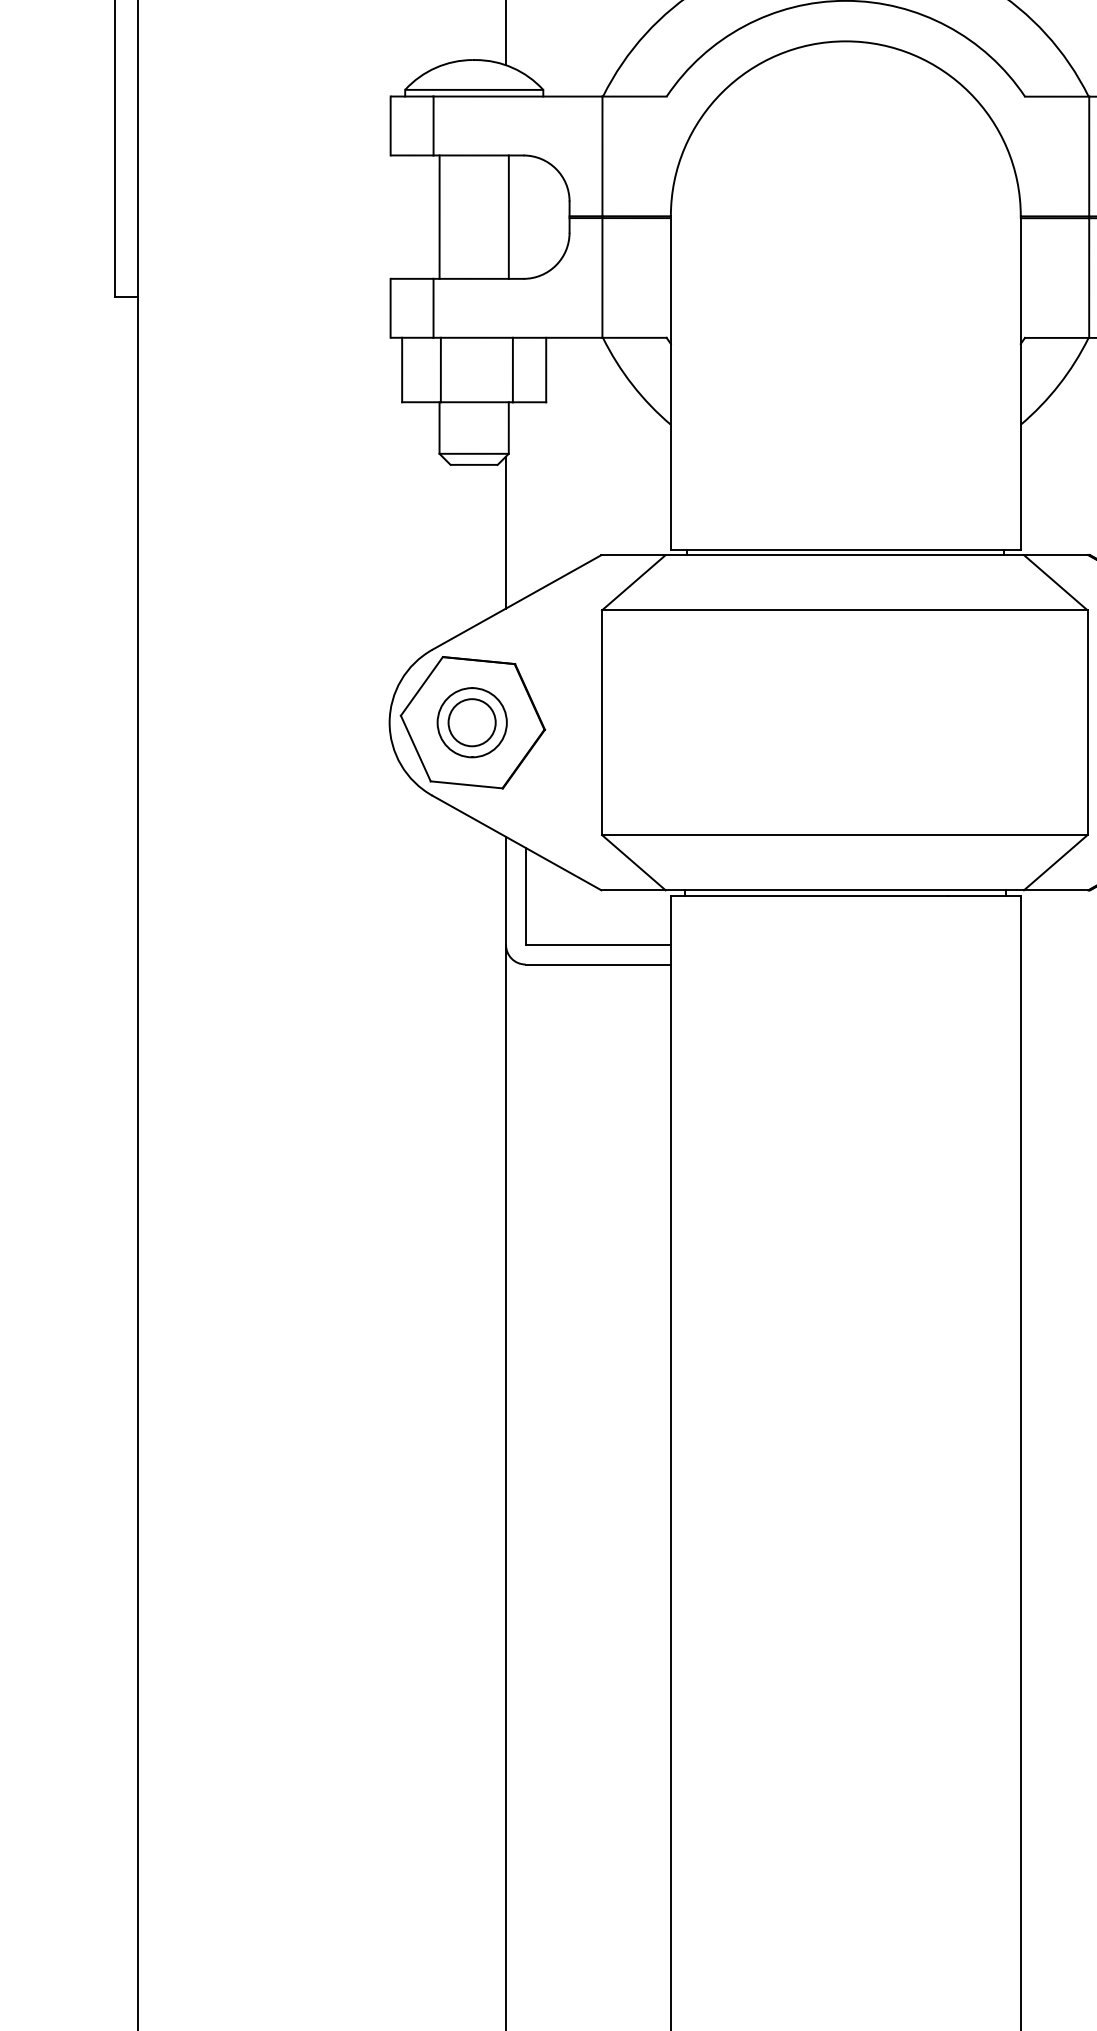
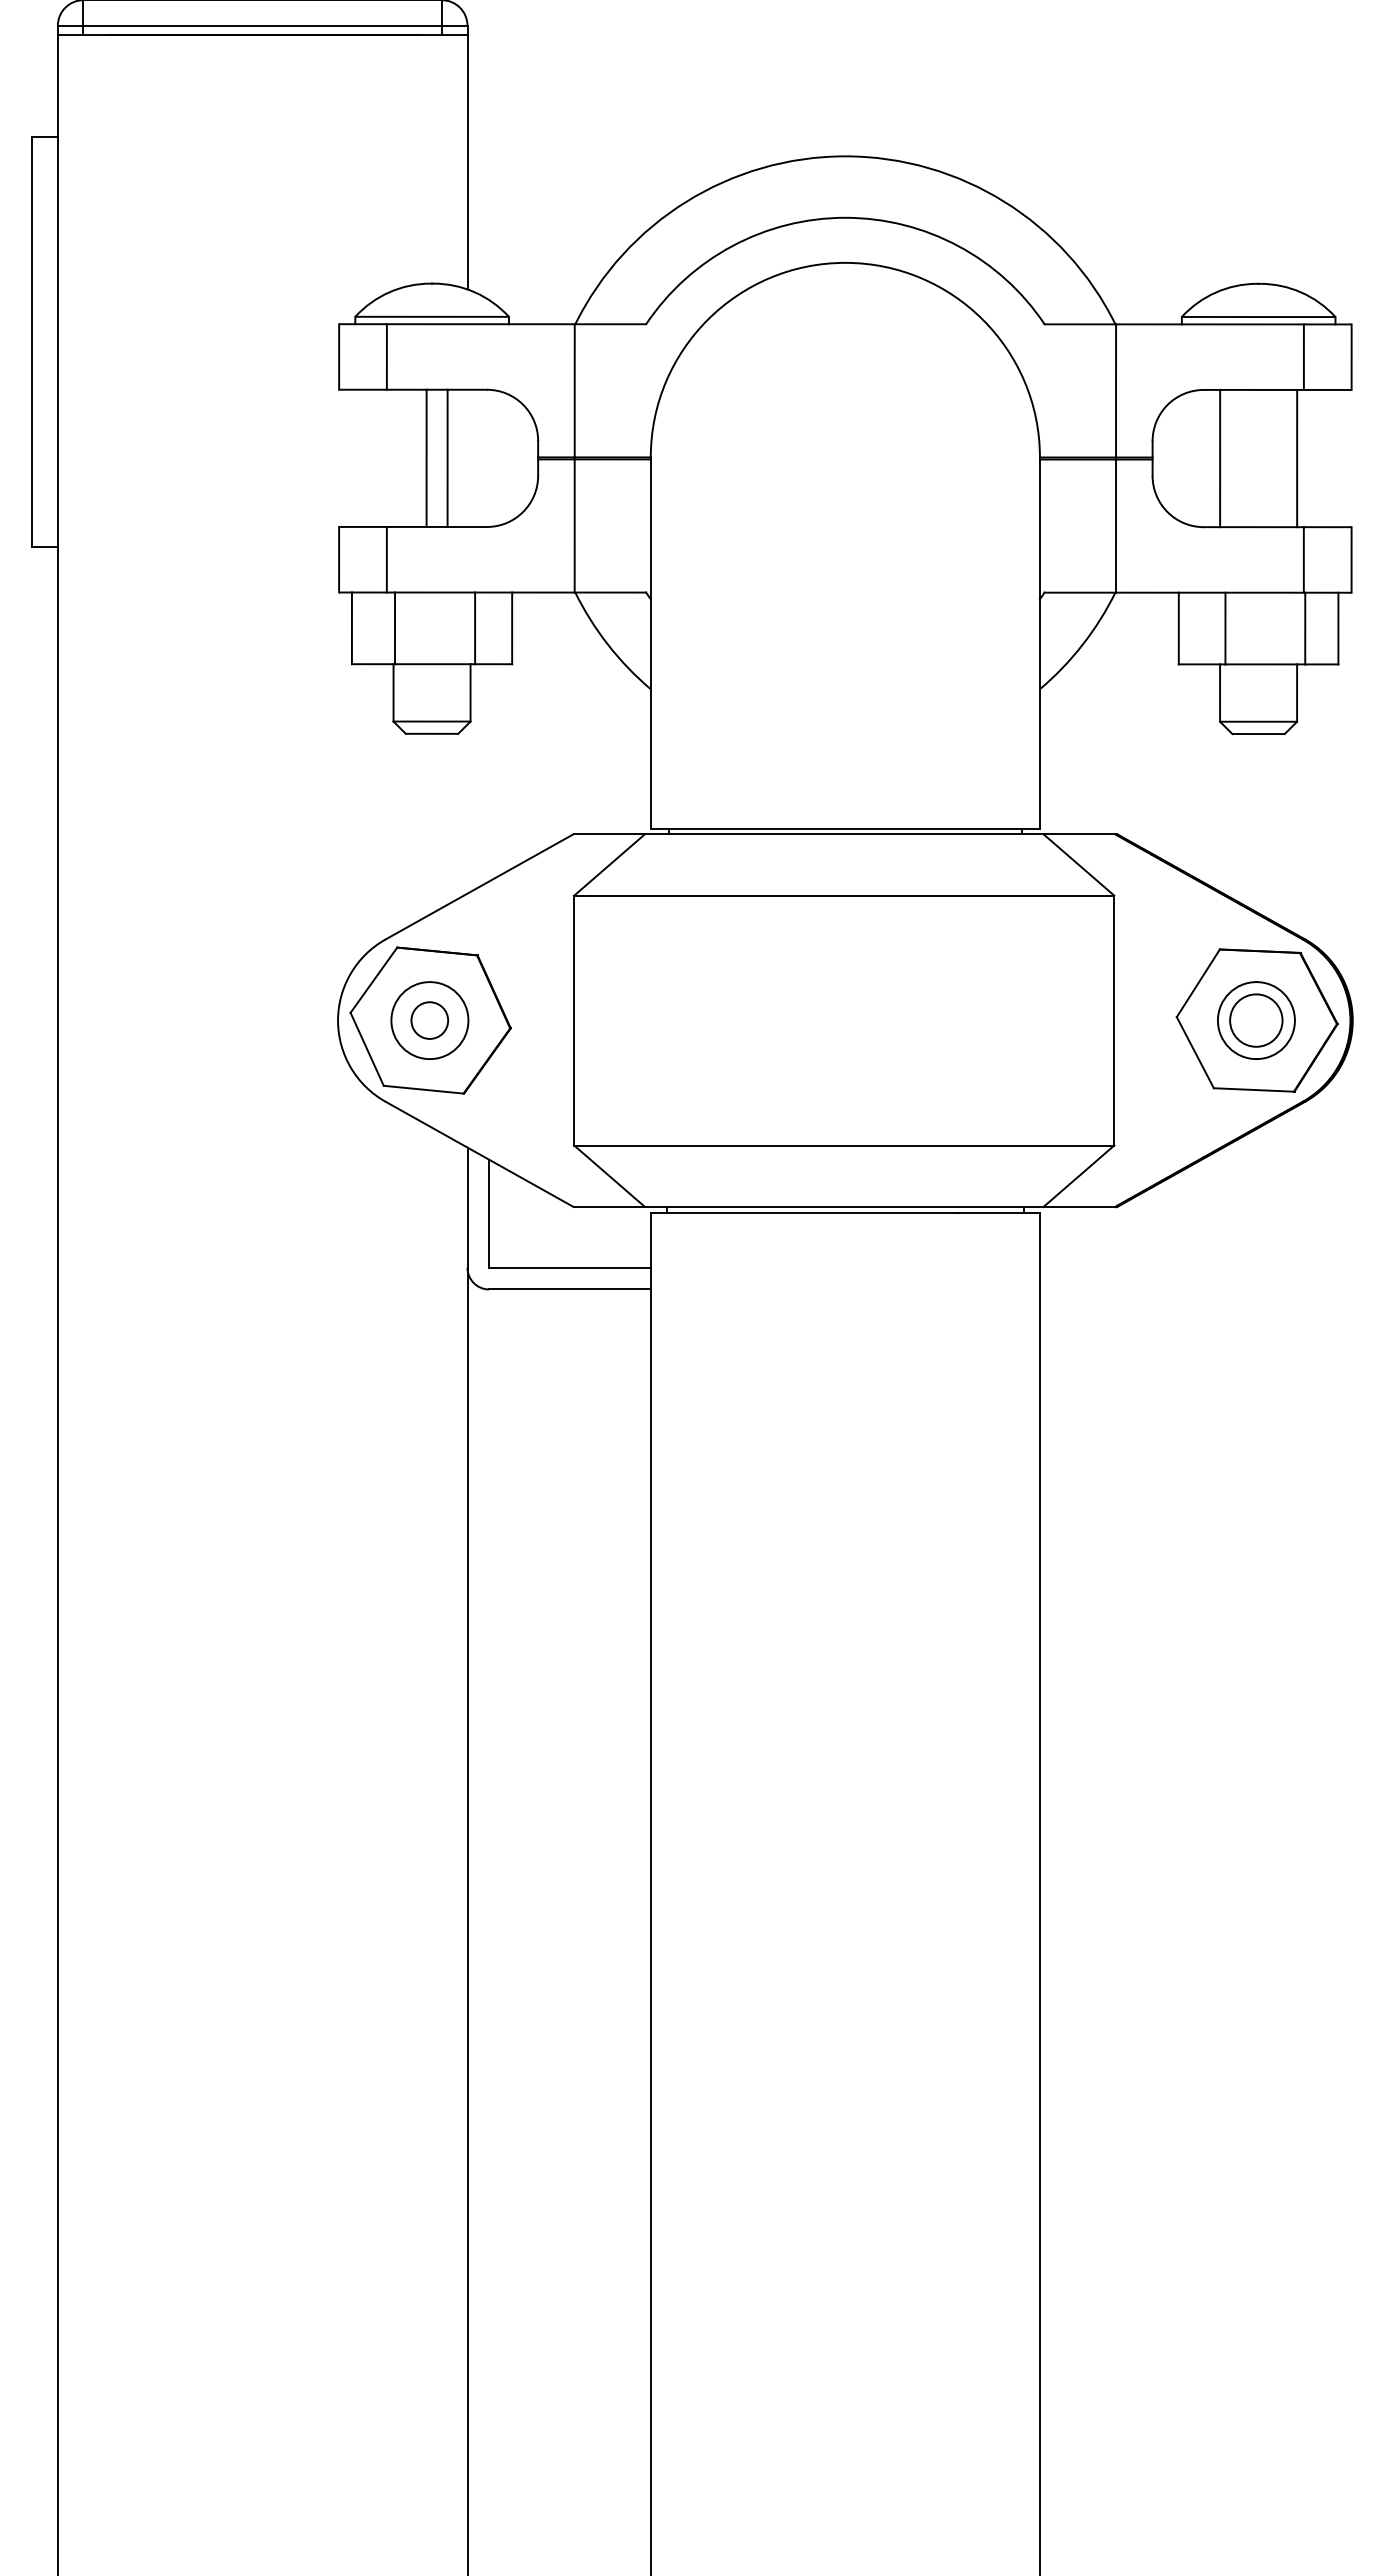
line: (439, 216) -> (447, 457), moved
line: (508, 216) -> (426, 457), moved
line: (506, 532) -> (467, 808), removed
circle: (471, 722) -> (429, 1020), size x0.7

